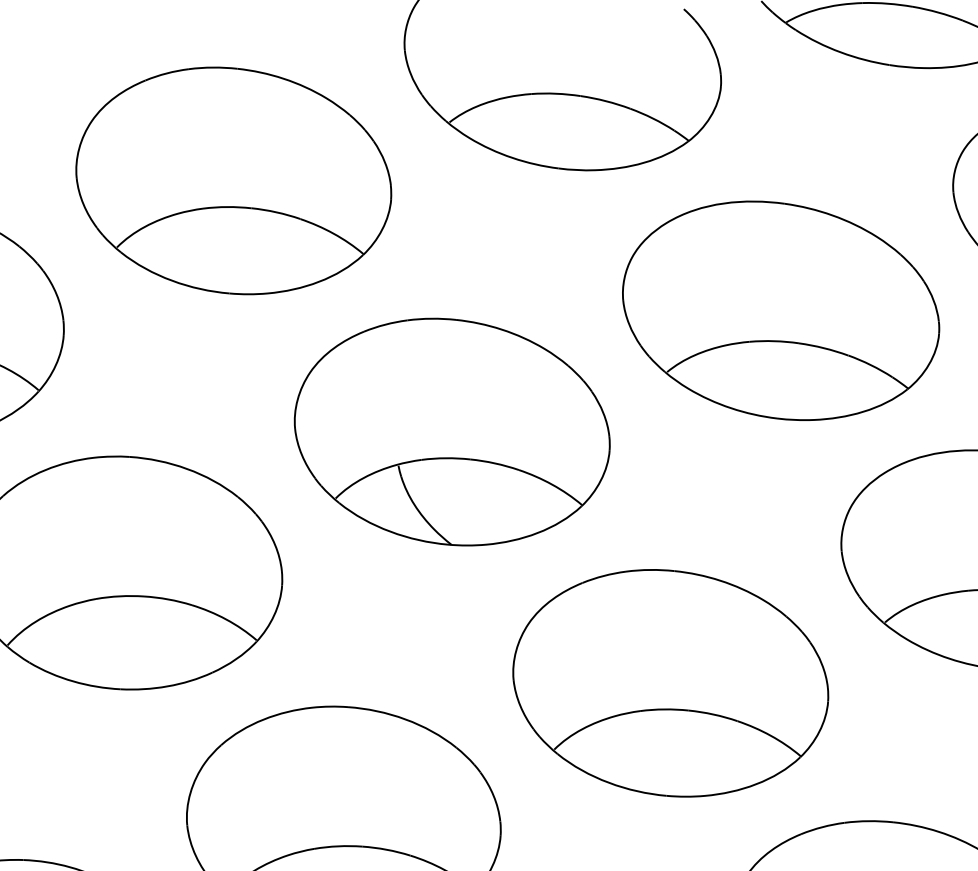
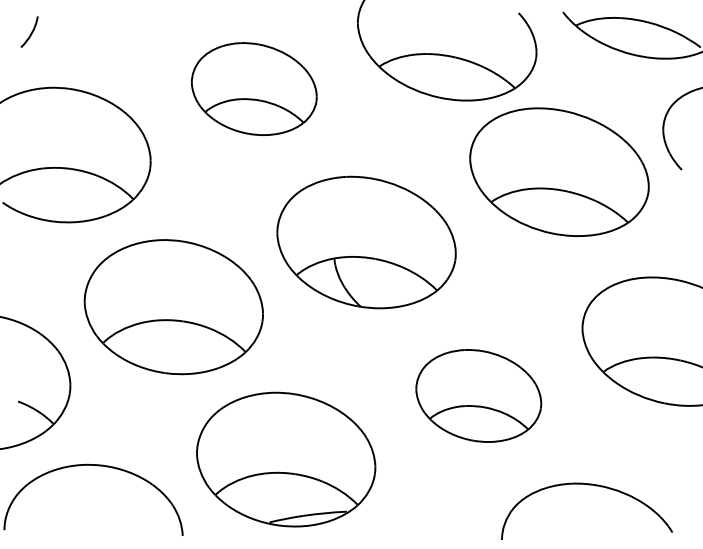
part: (234, 179) -> (254, 88), size x0.7
part: (780, 309) -> (559, 171), moved
part: (669, 682) -> (478, 395), size x0.7

